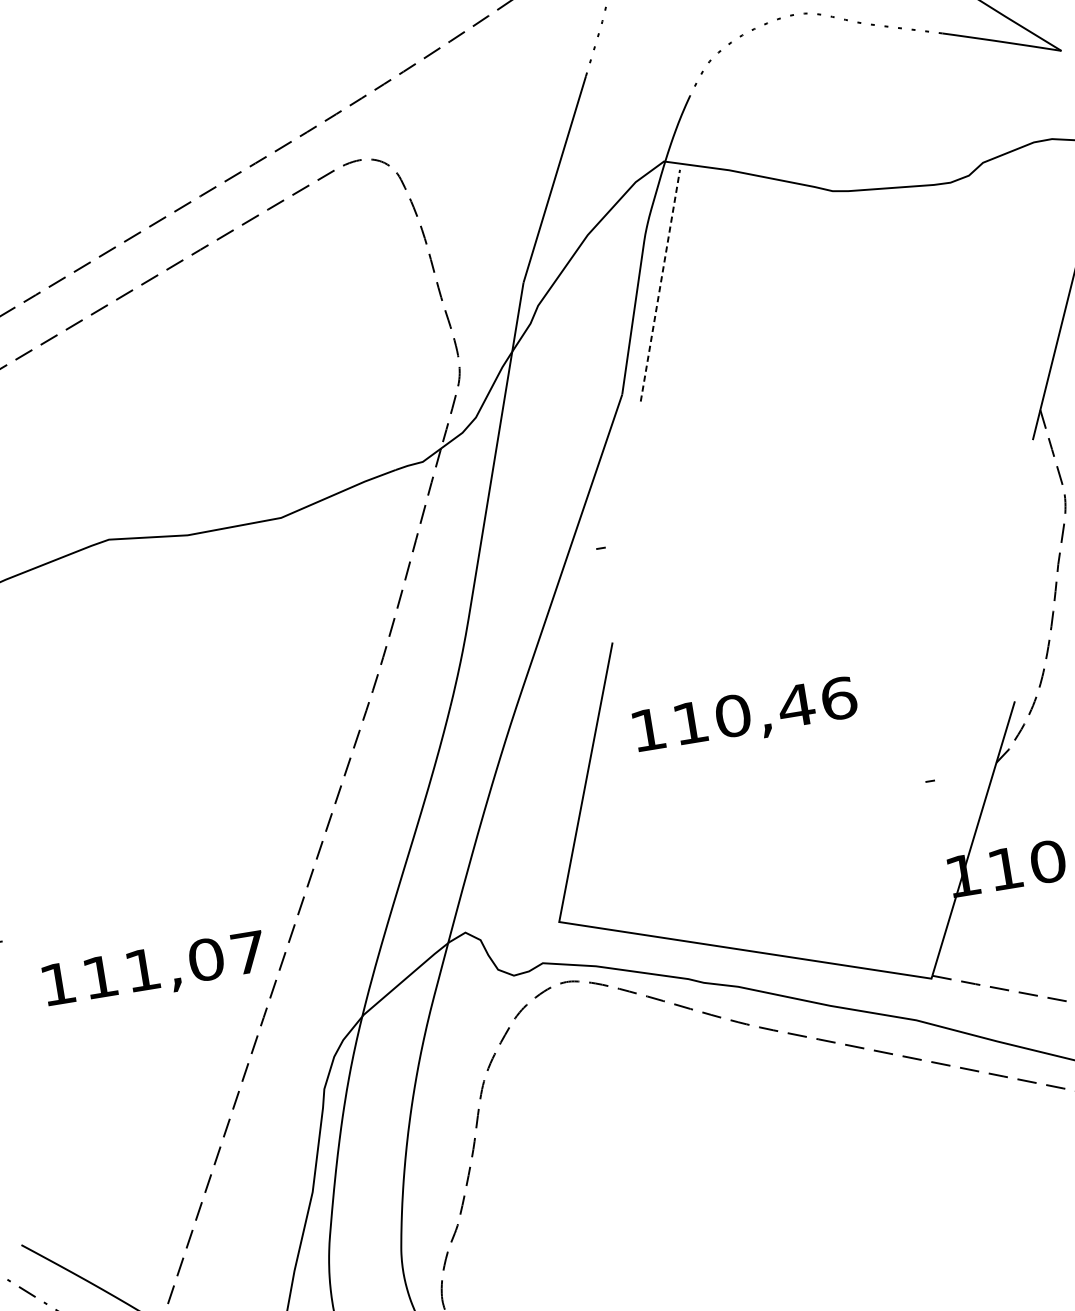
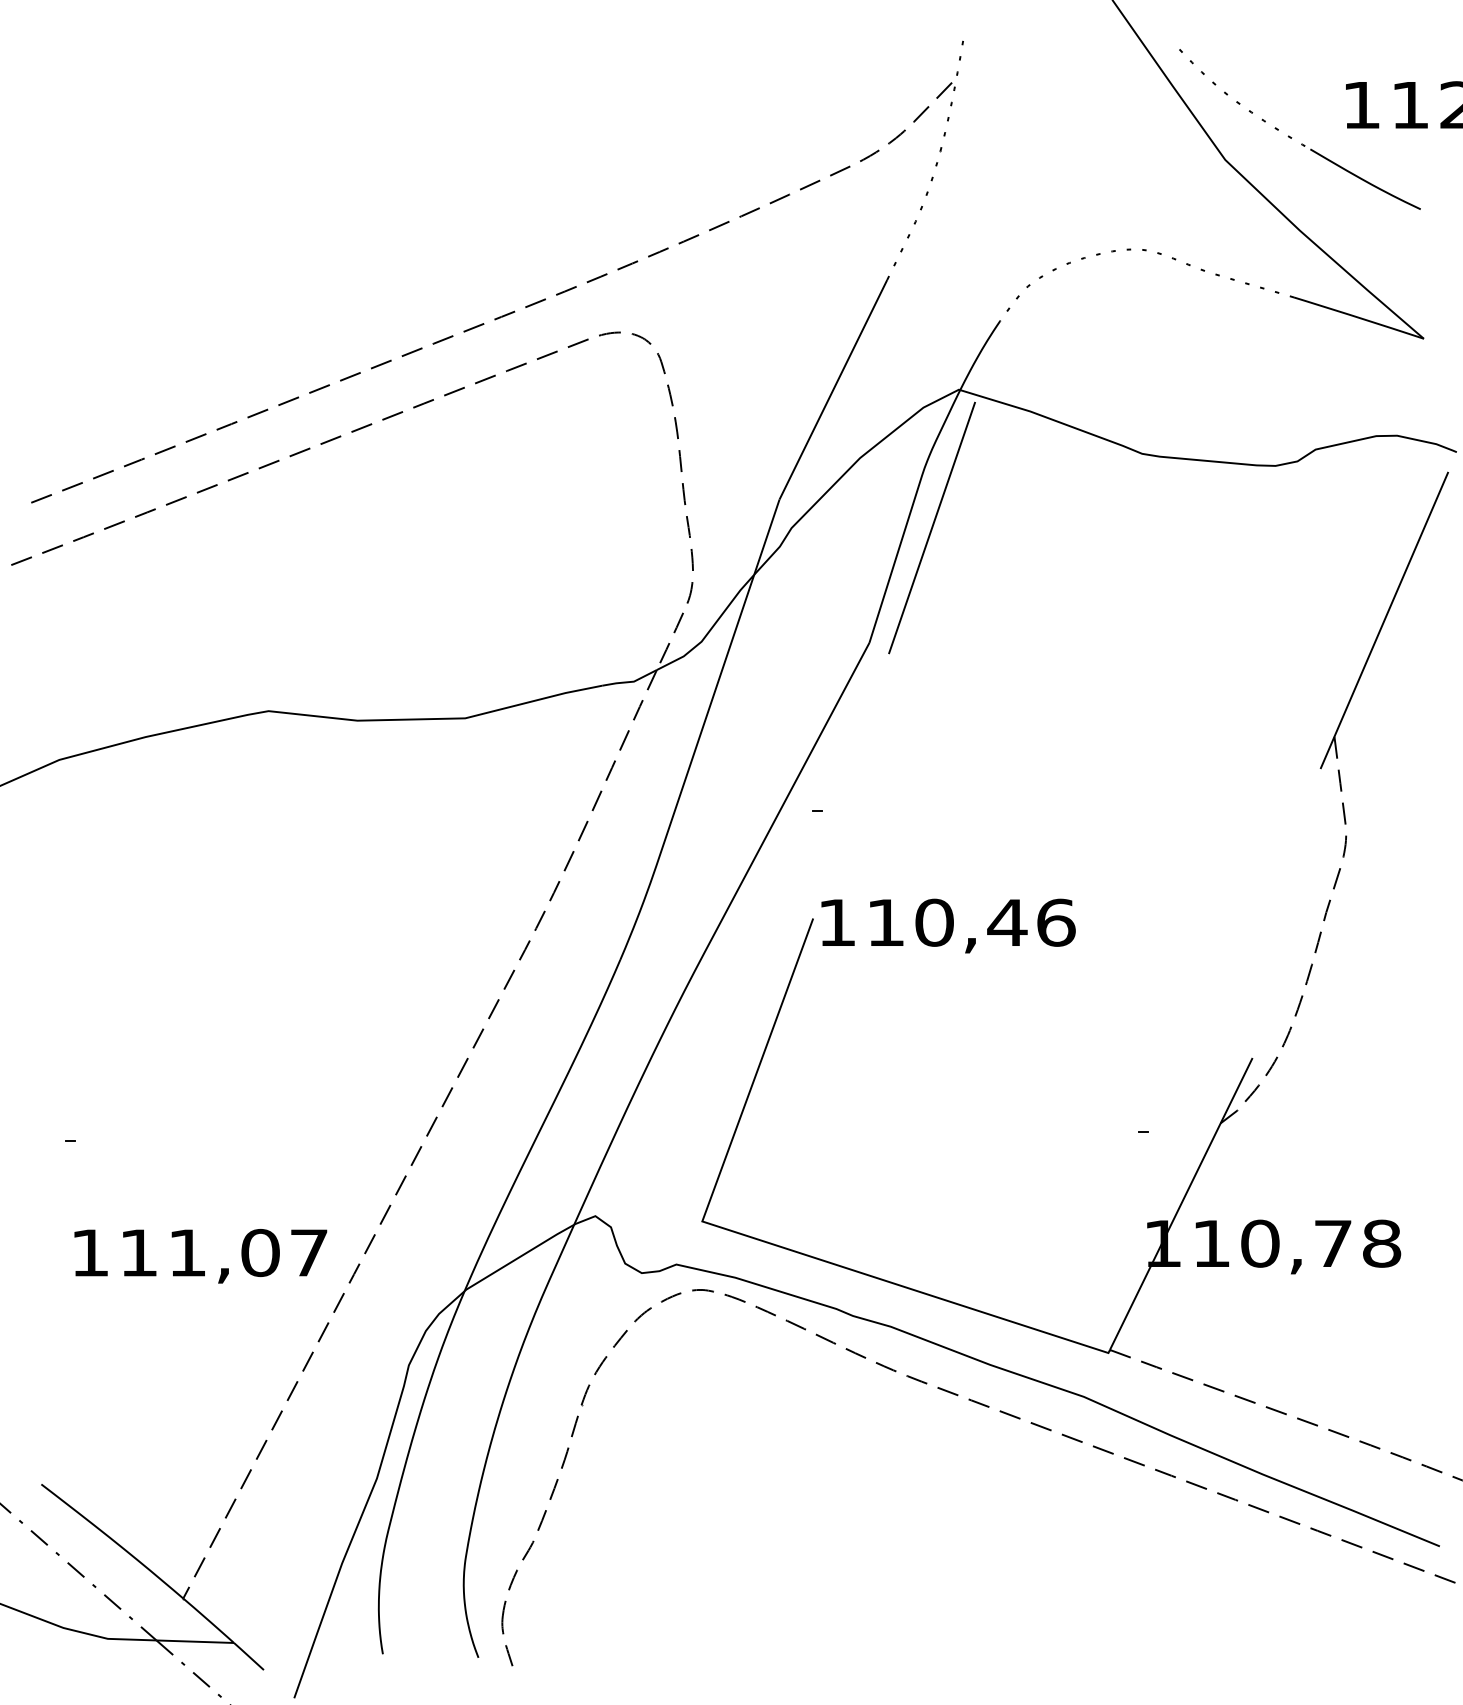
line: (660, 286) -> (932, 528), dashed -> solid
text: (745, 716) -> (948, 925), moved
text: (154, 971) -> (200, 1256), moved

